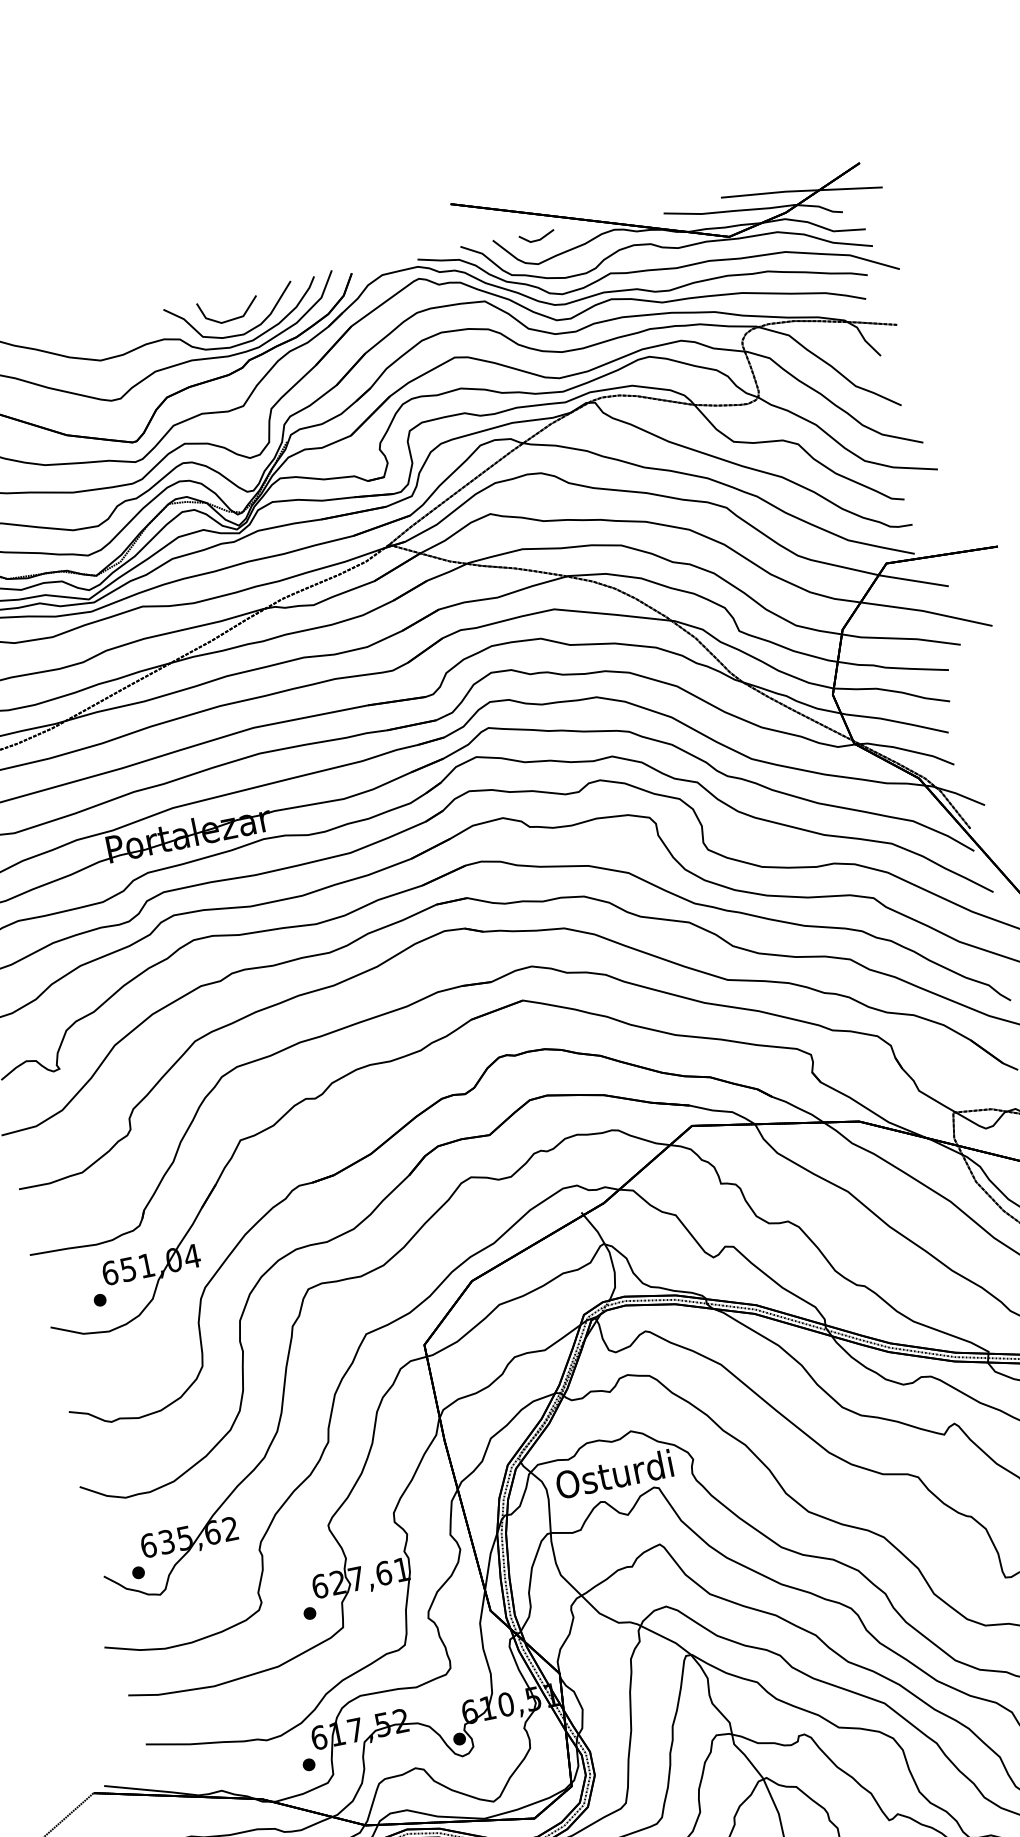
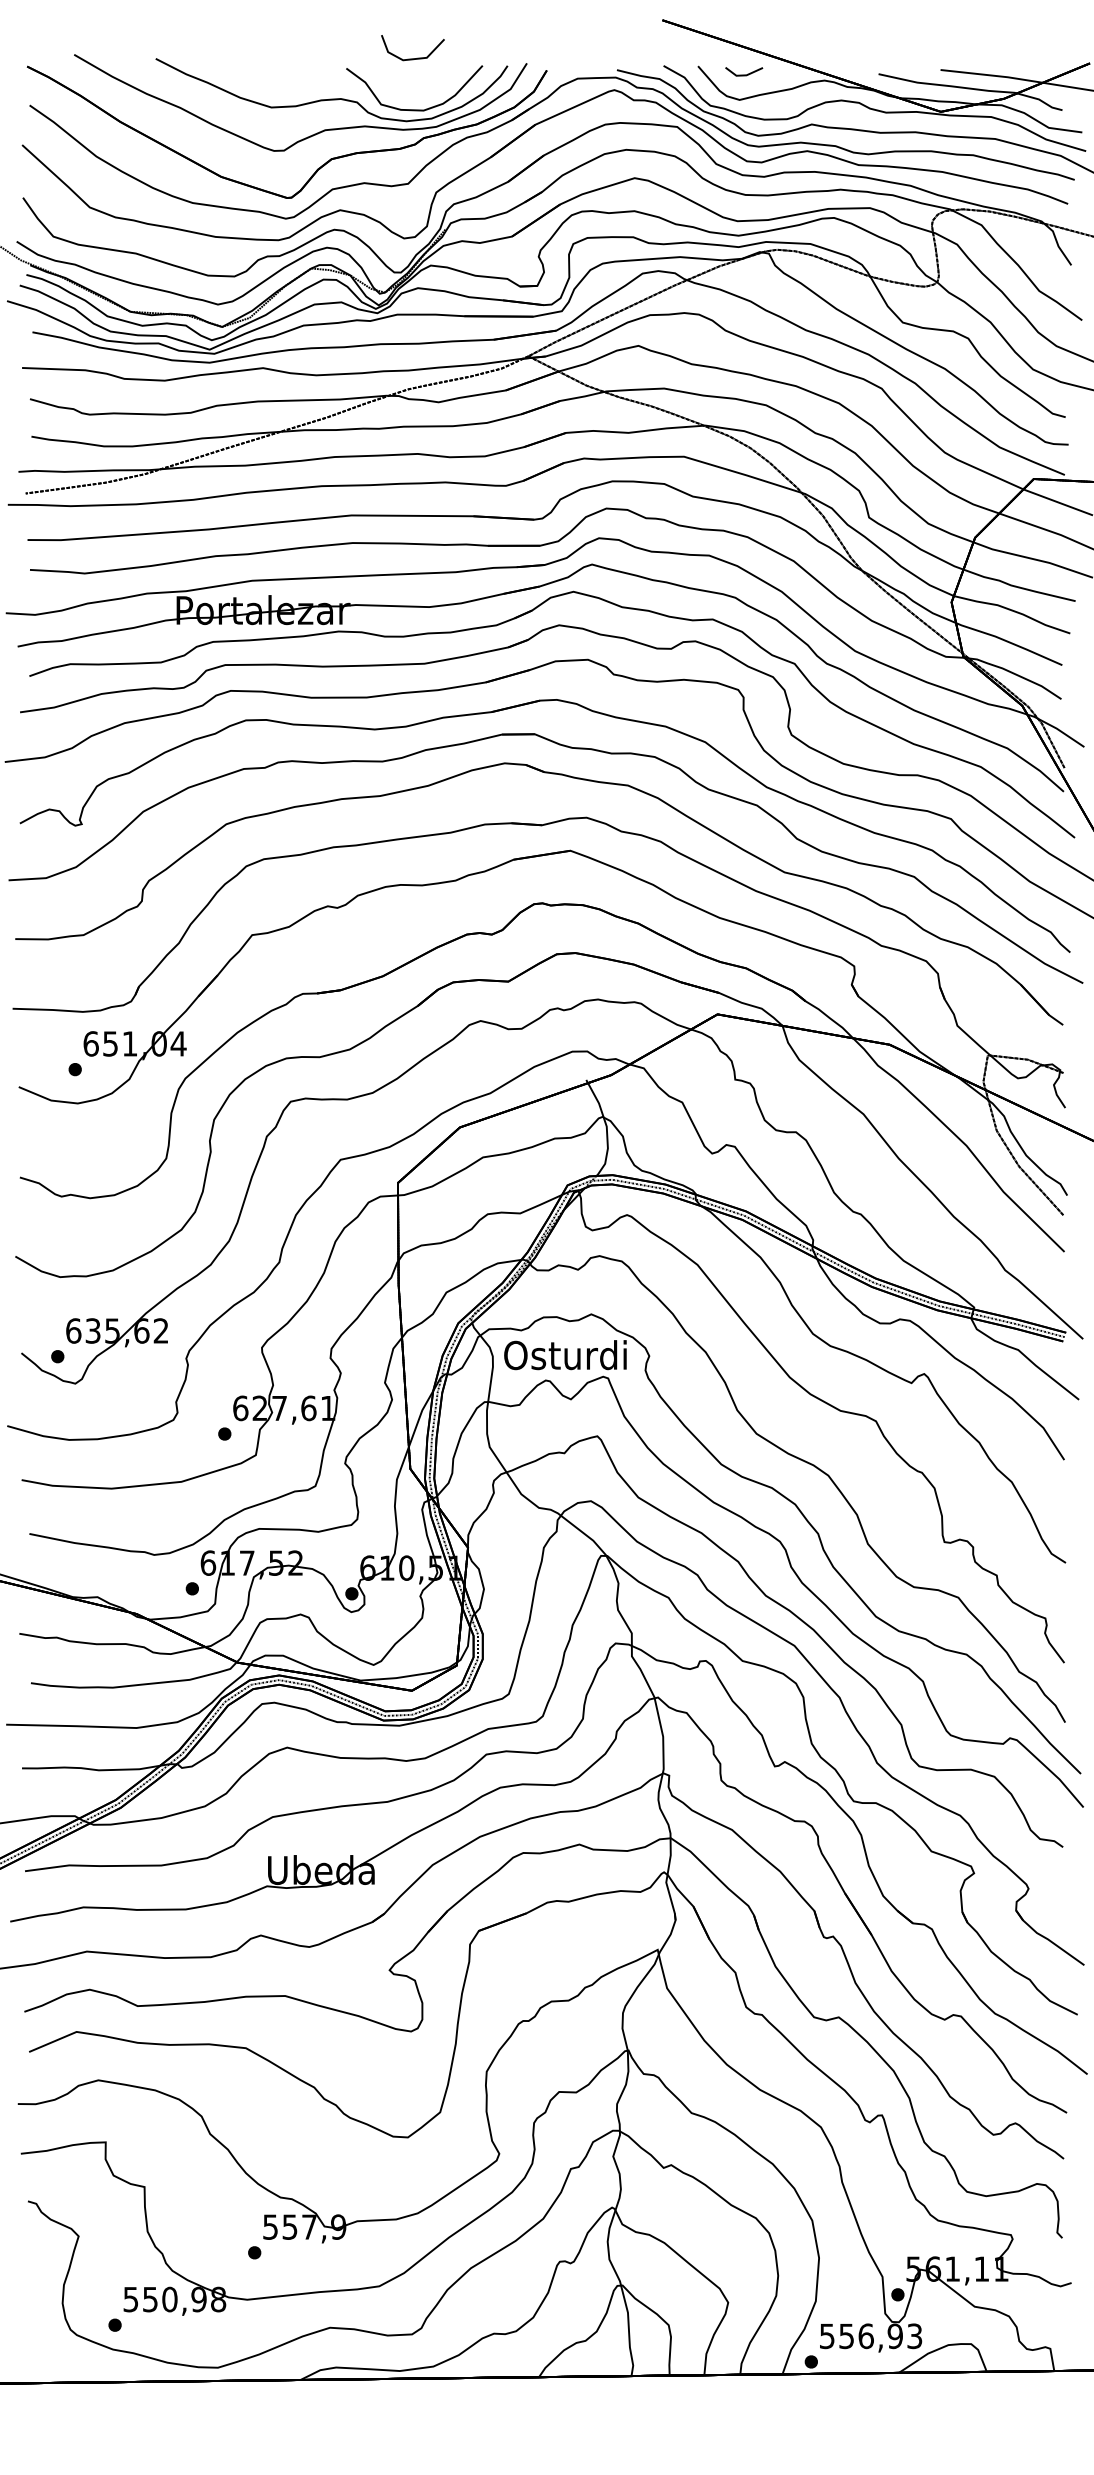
line: (230, 319) -> (412, 58), moved

